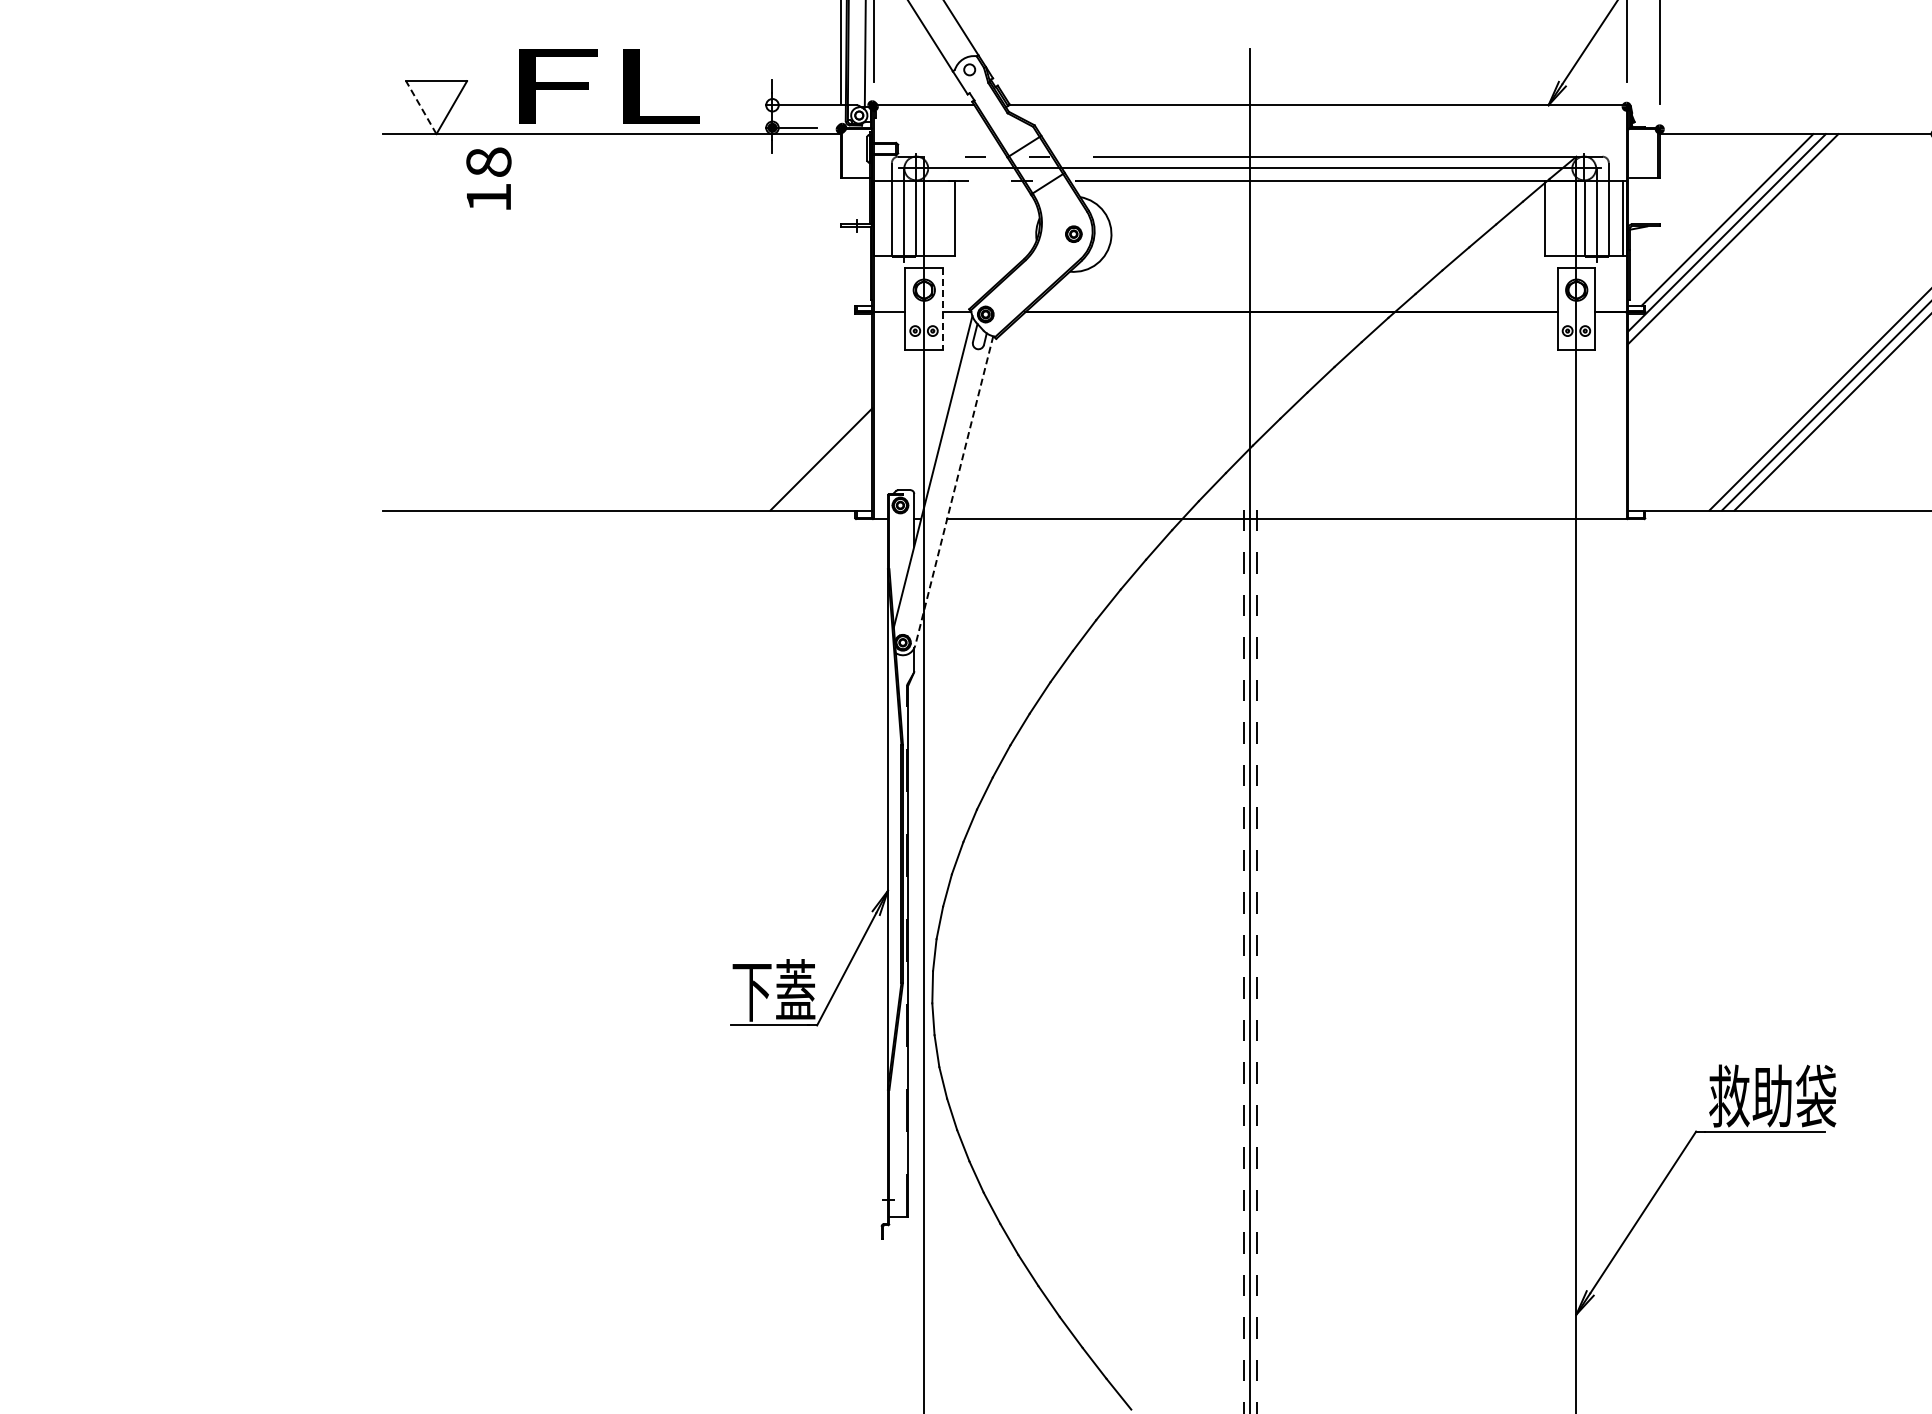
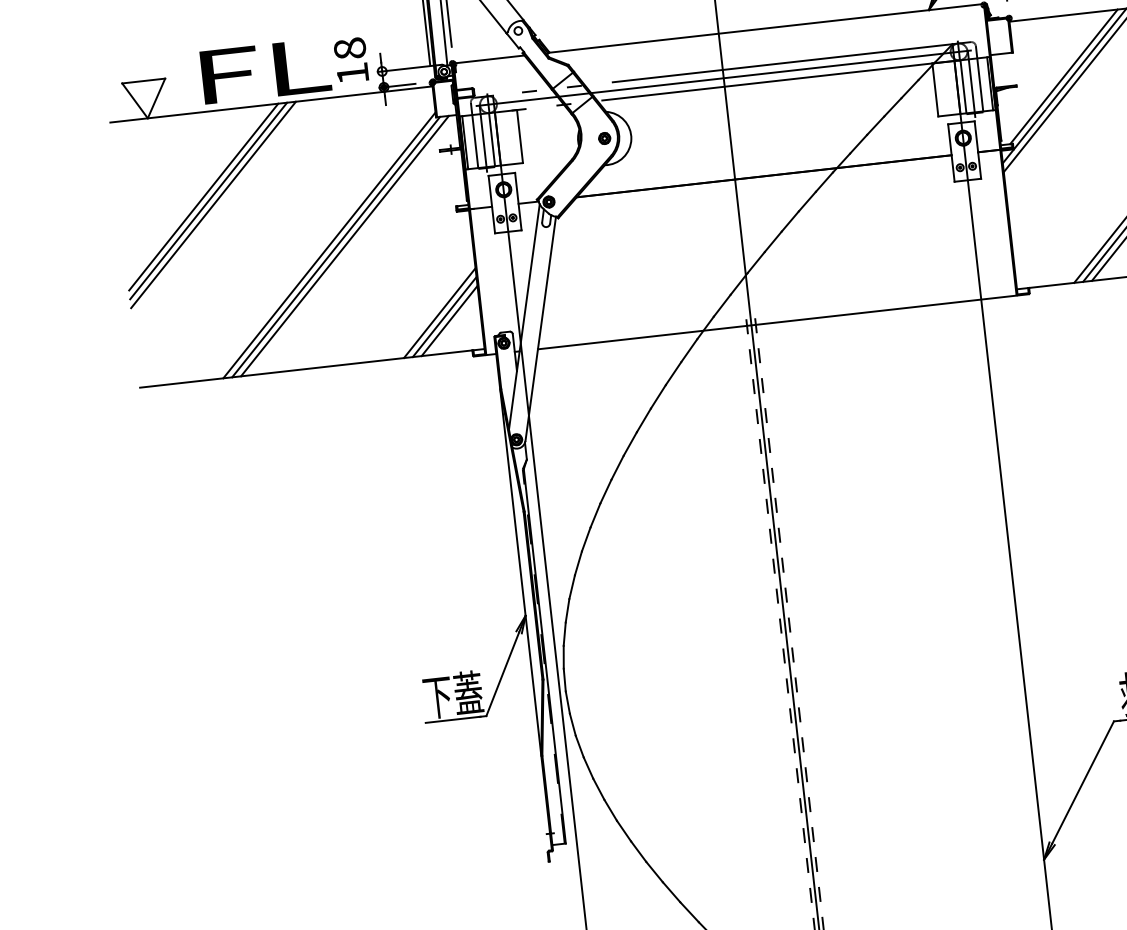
line: (421, 107) -> (135, 100), dashed -> solid
text: (488, 178) -> (351, 60), moved
line: (877, 217) -> (465, 142), added
line: (502, 253) -> (203, 197), added
line: (508, 259) -> (208, 200), added
line: (514, 265) -> (213, 204), added
line: (942, 309) -> (518, 201), dashed -> solid
line: (670, 340) -> (328, 245), added
line: (680, 344) -> (336, 247), added
line: (692, 344) -> (344, 246), added
line: (814, 452) -> (439, 312), added
line: (827, 465) -> (449, 320), added
line: (954, 490) -> (540, 328), dashed -> solid

